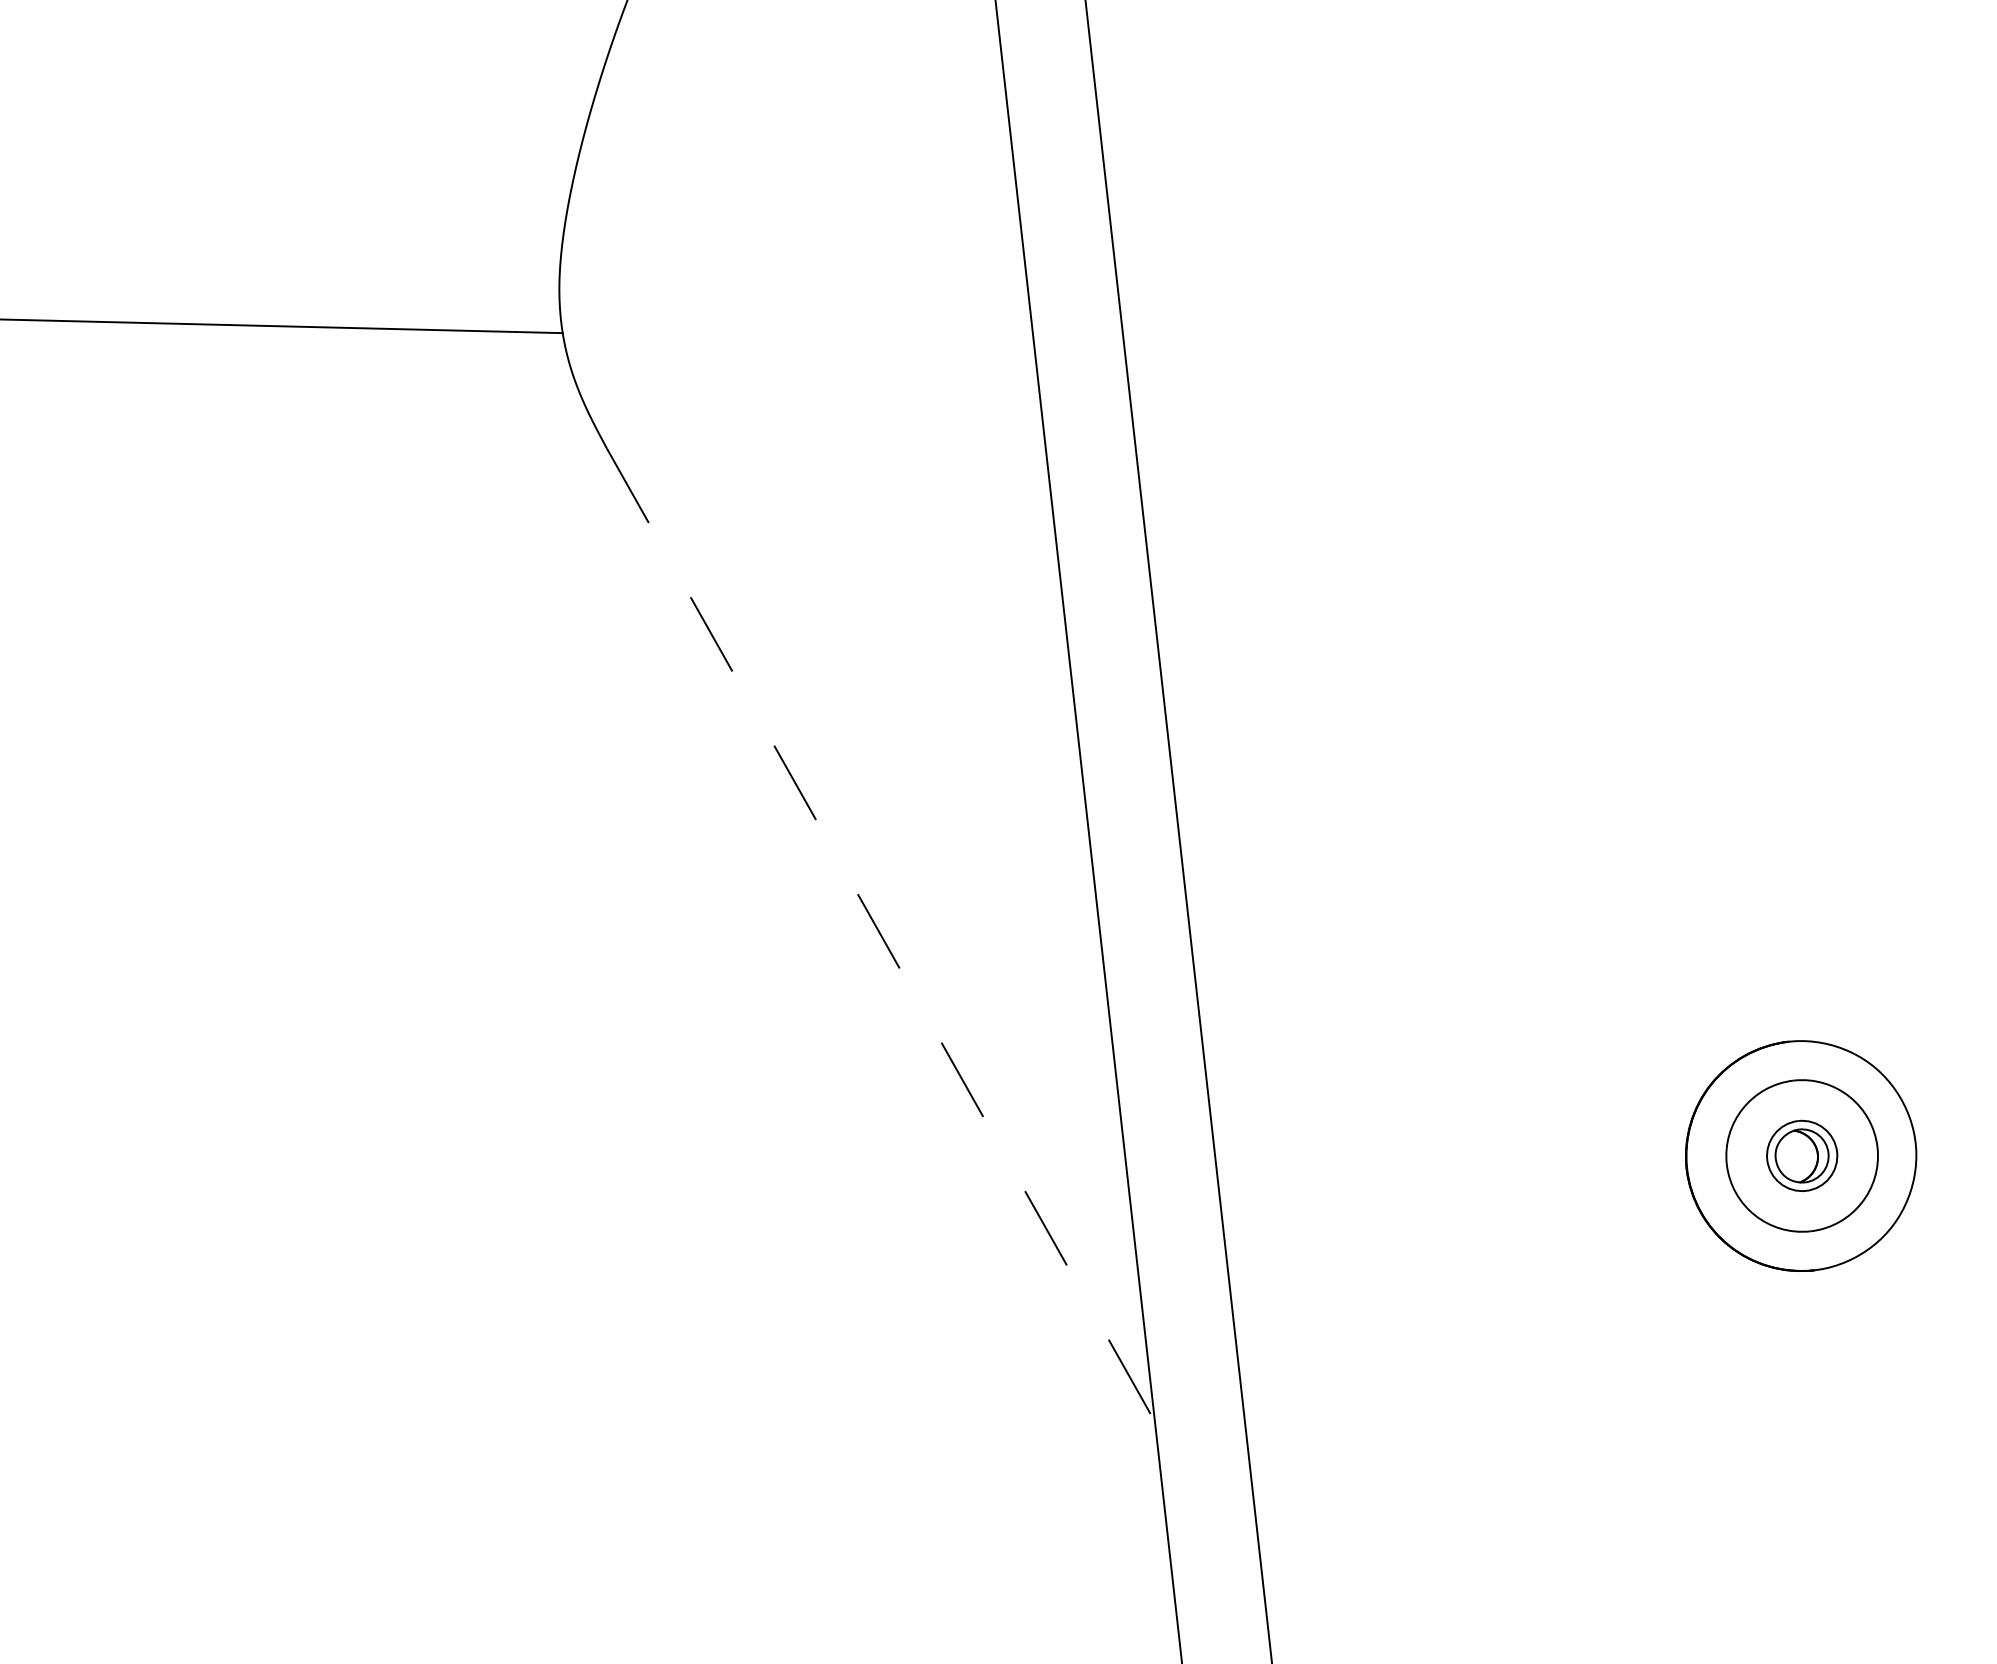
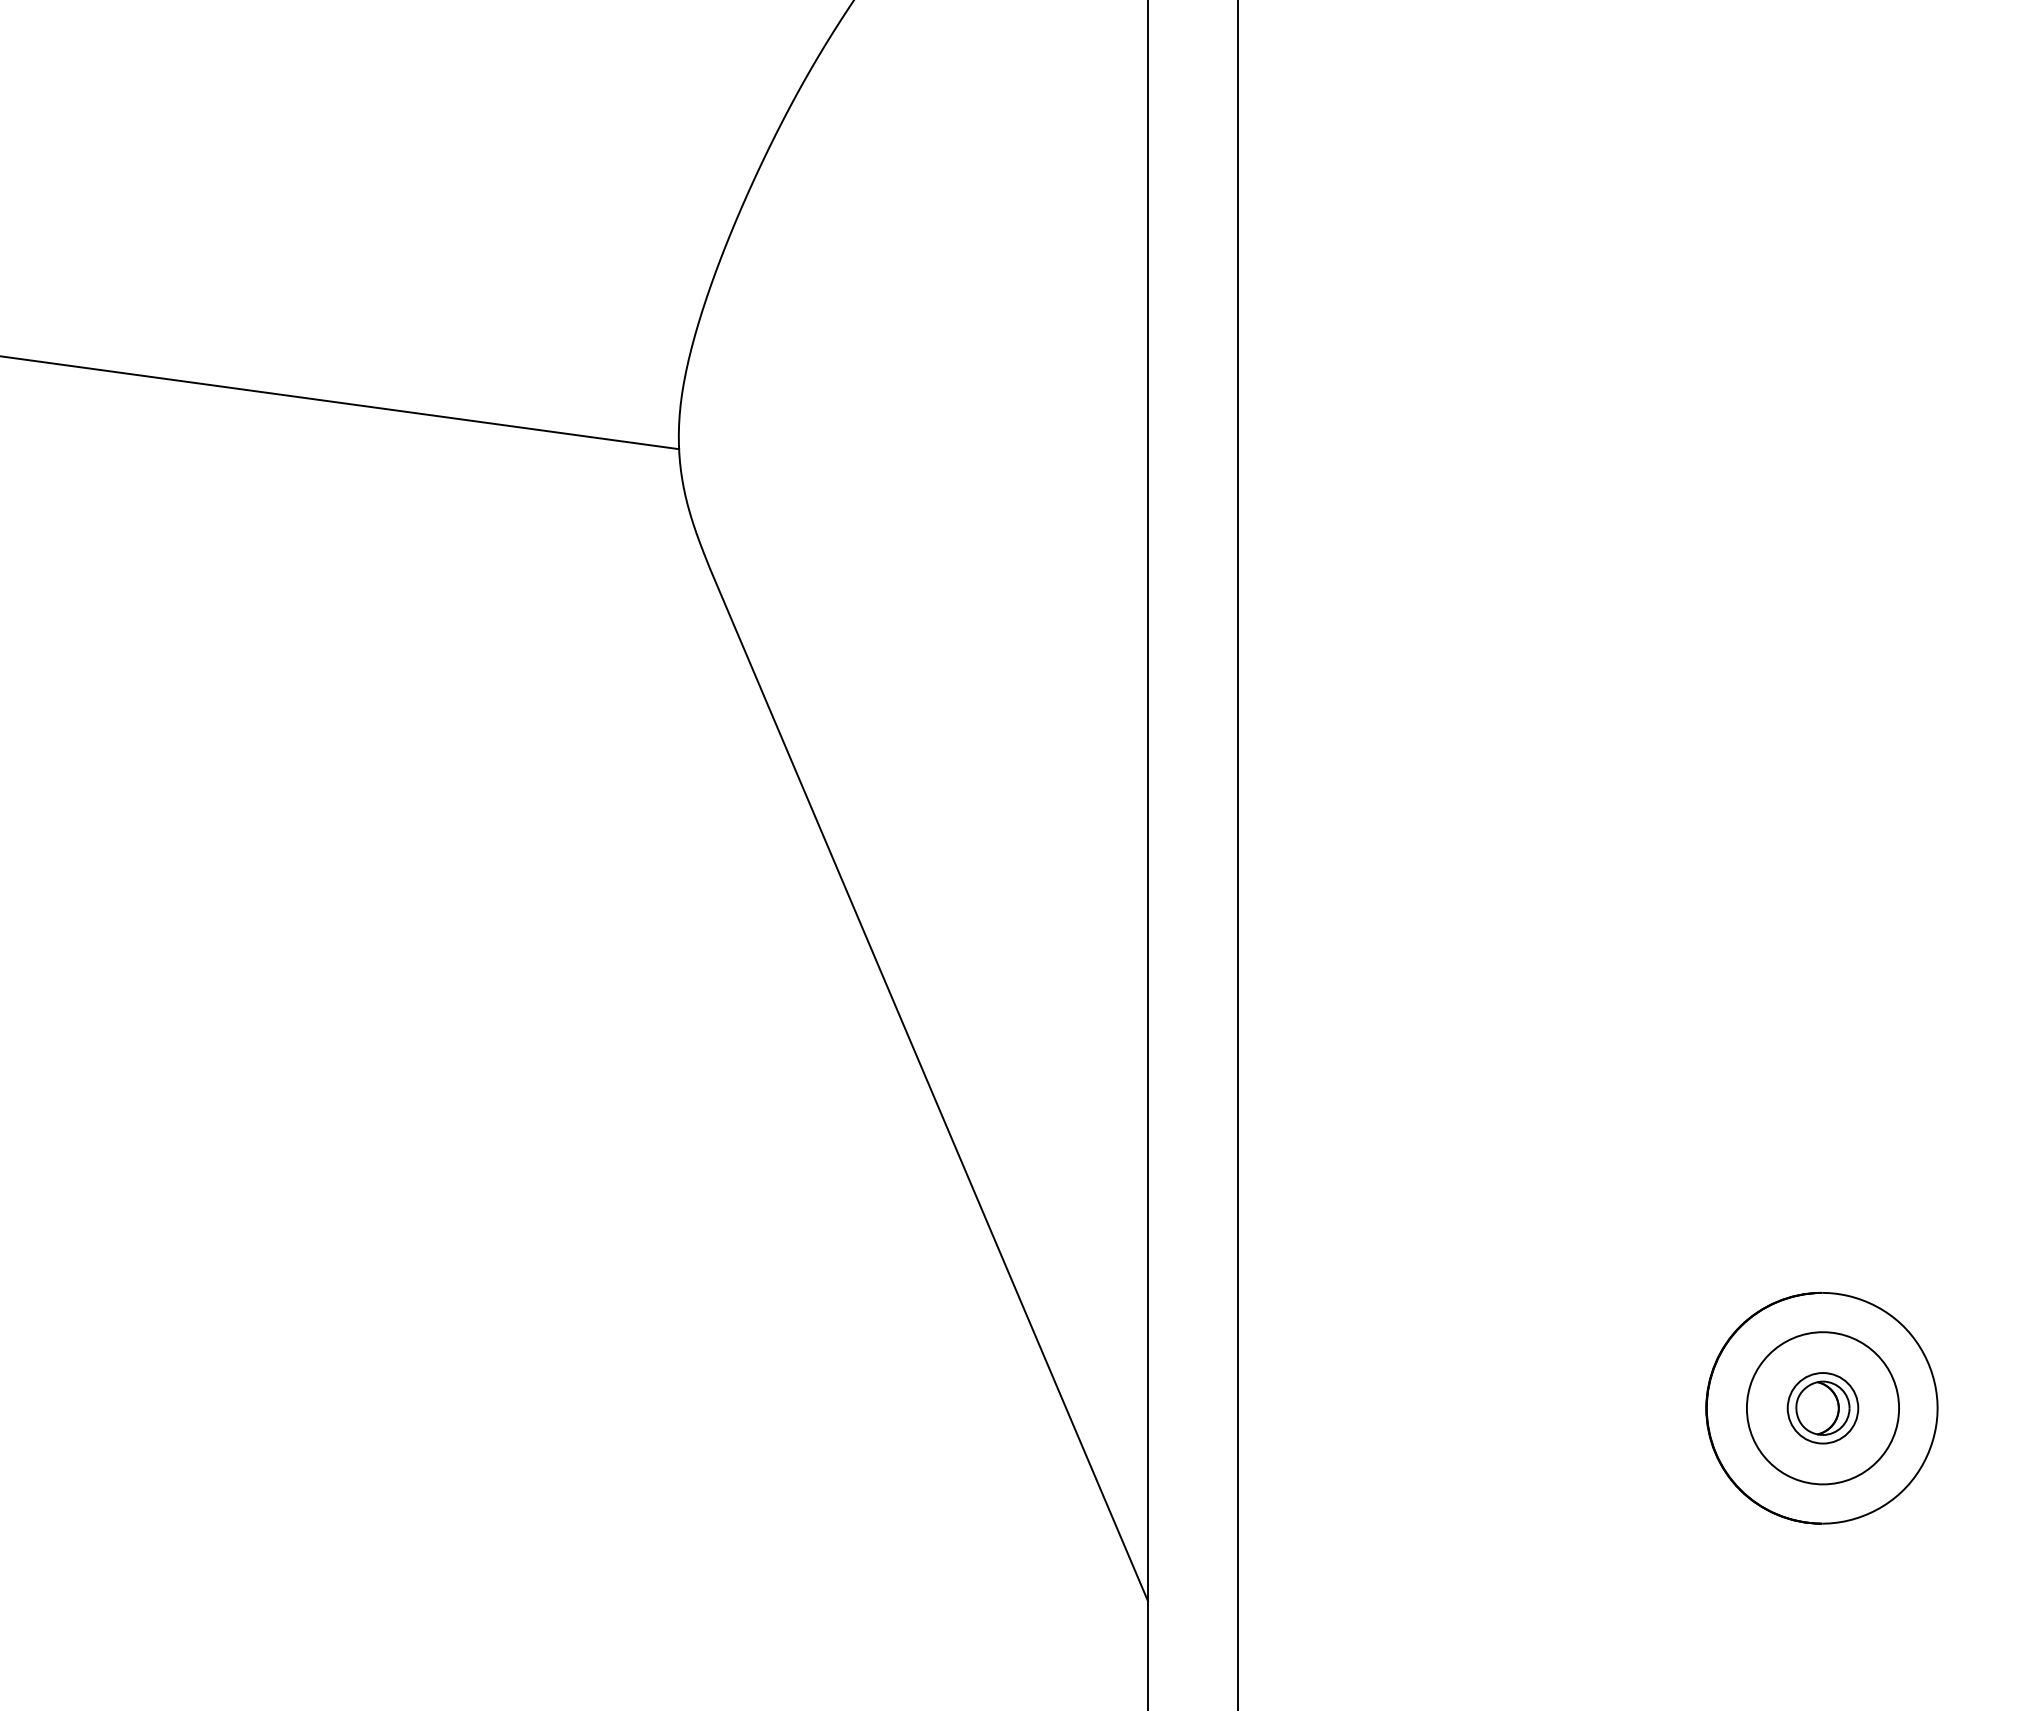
line: (881, 935) -> (929, 1085), dashed -> solid

